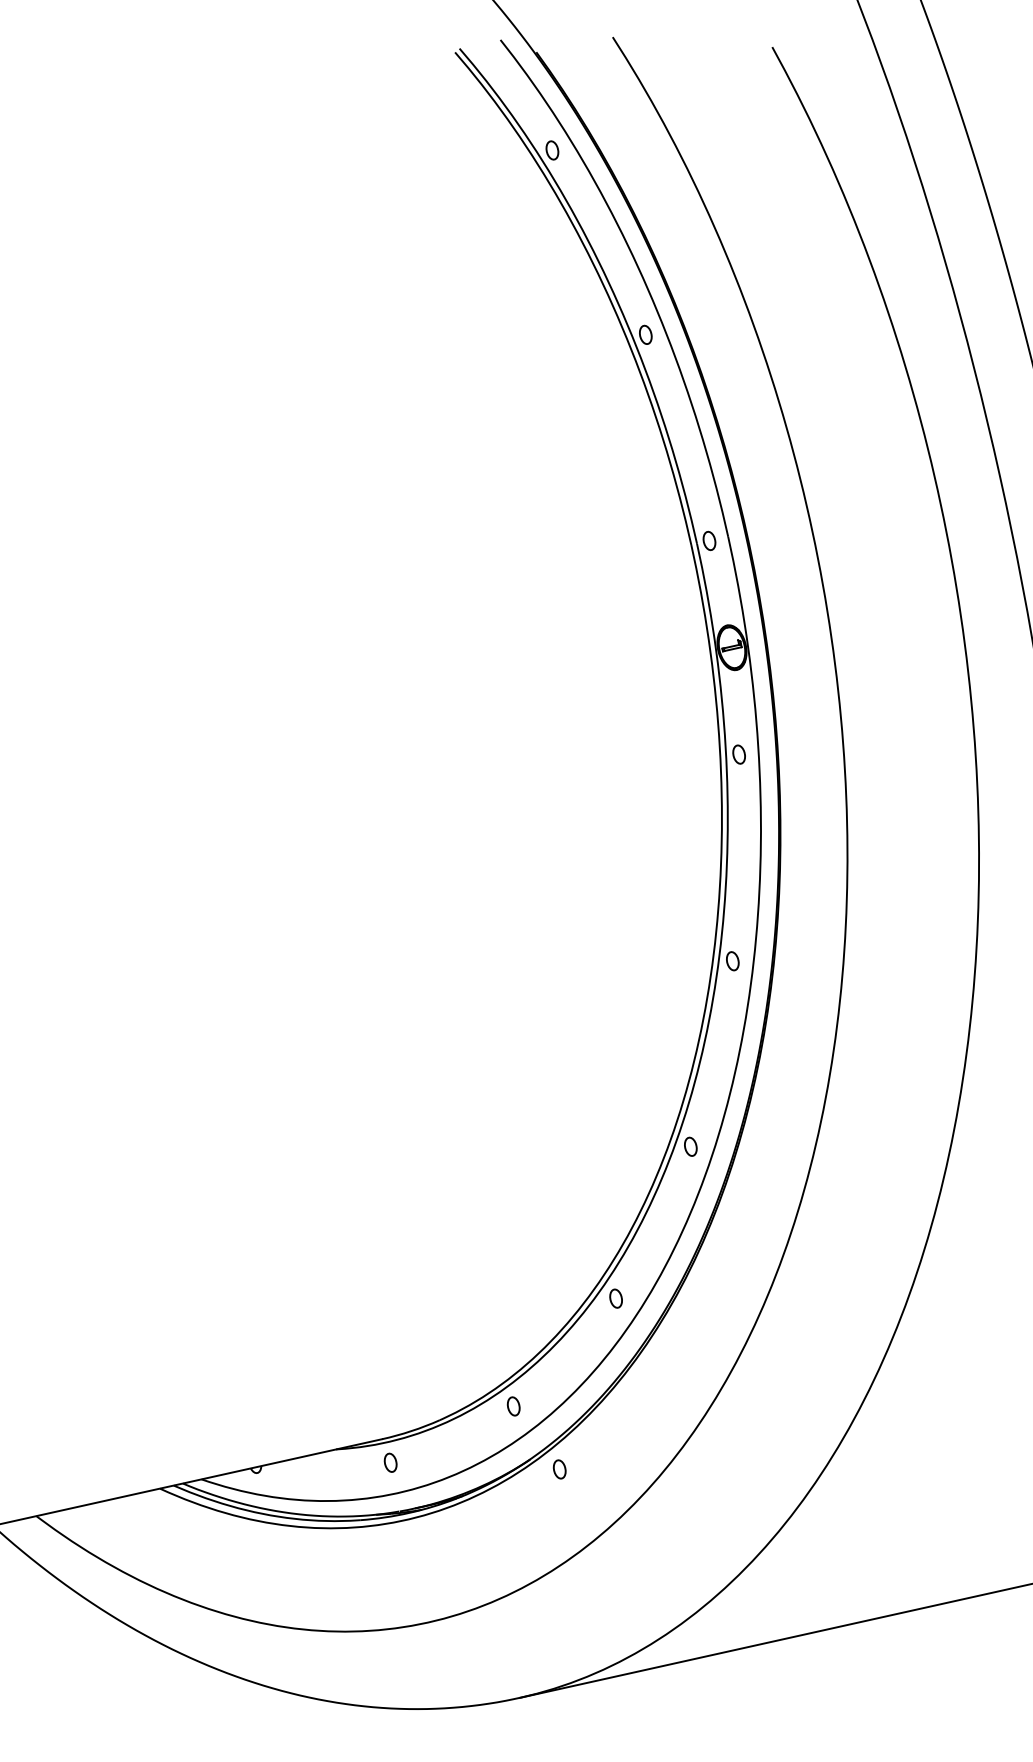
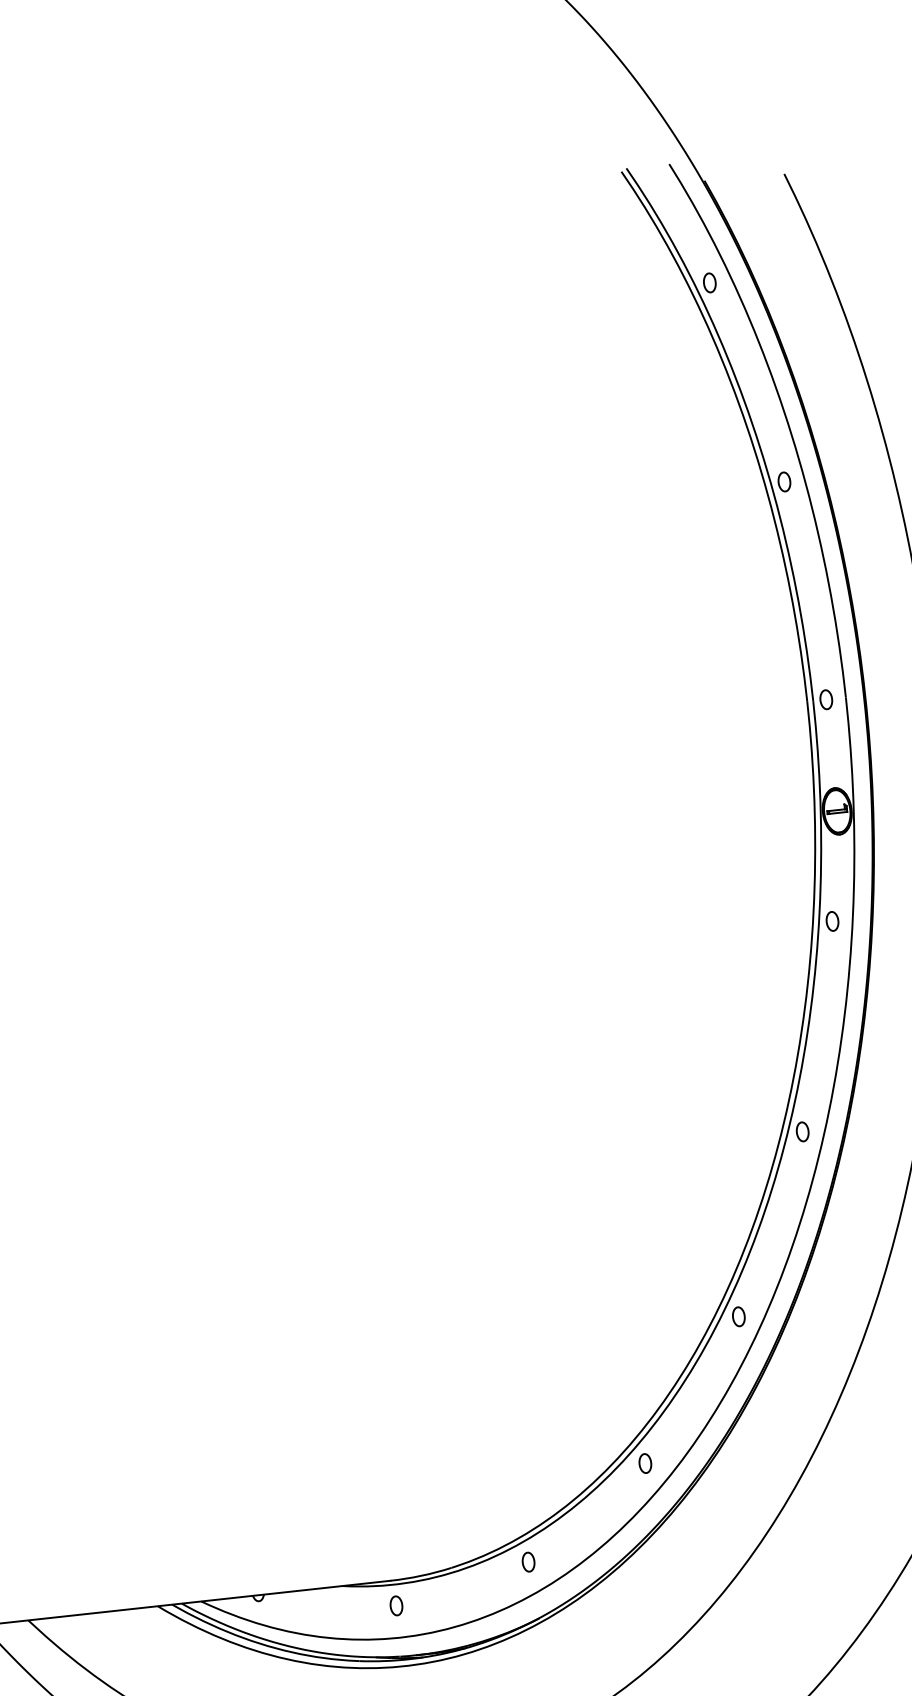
part: (559, 1469) -> (568, 1631), removed

